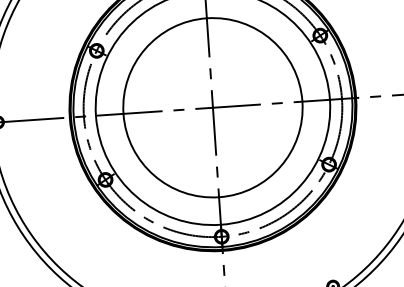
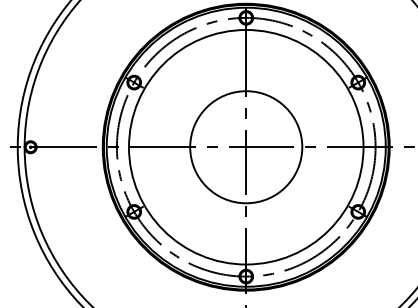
circle: (213, 108) -> (246, 147), size x0.62

